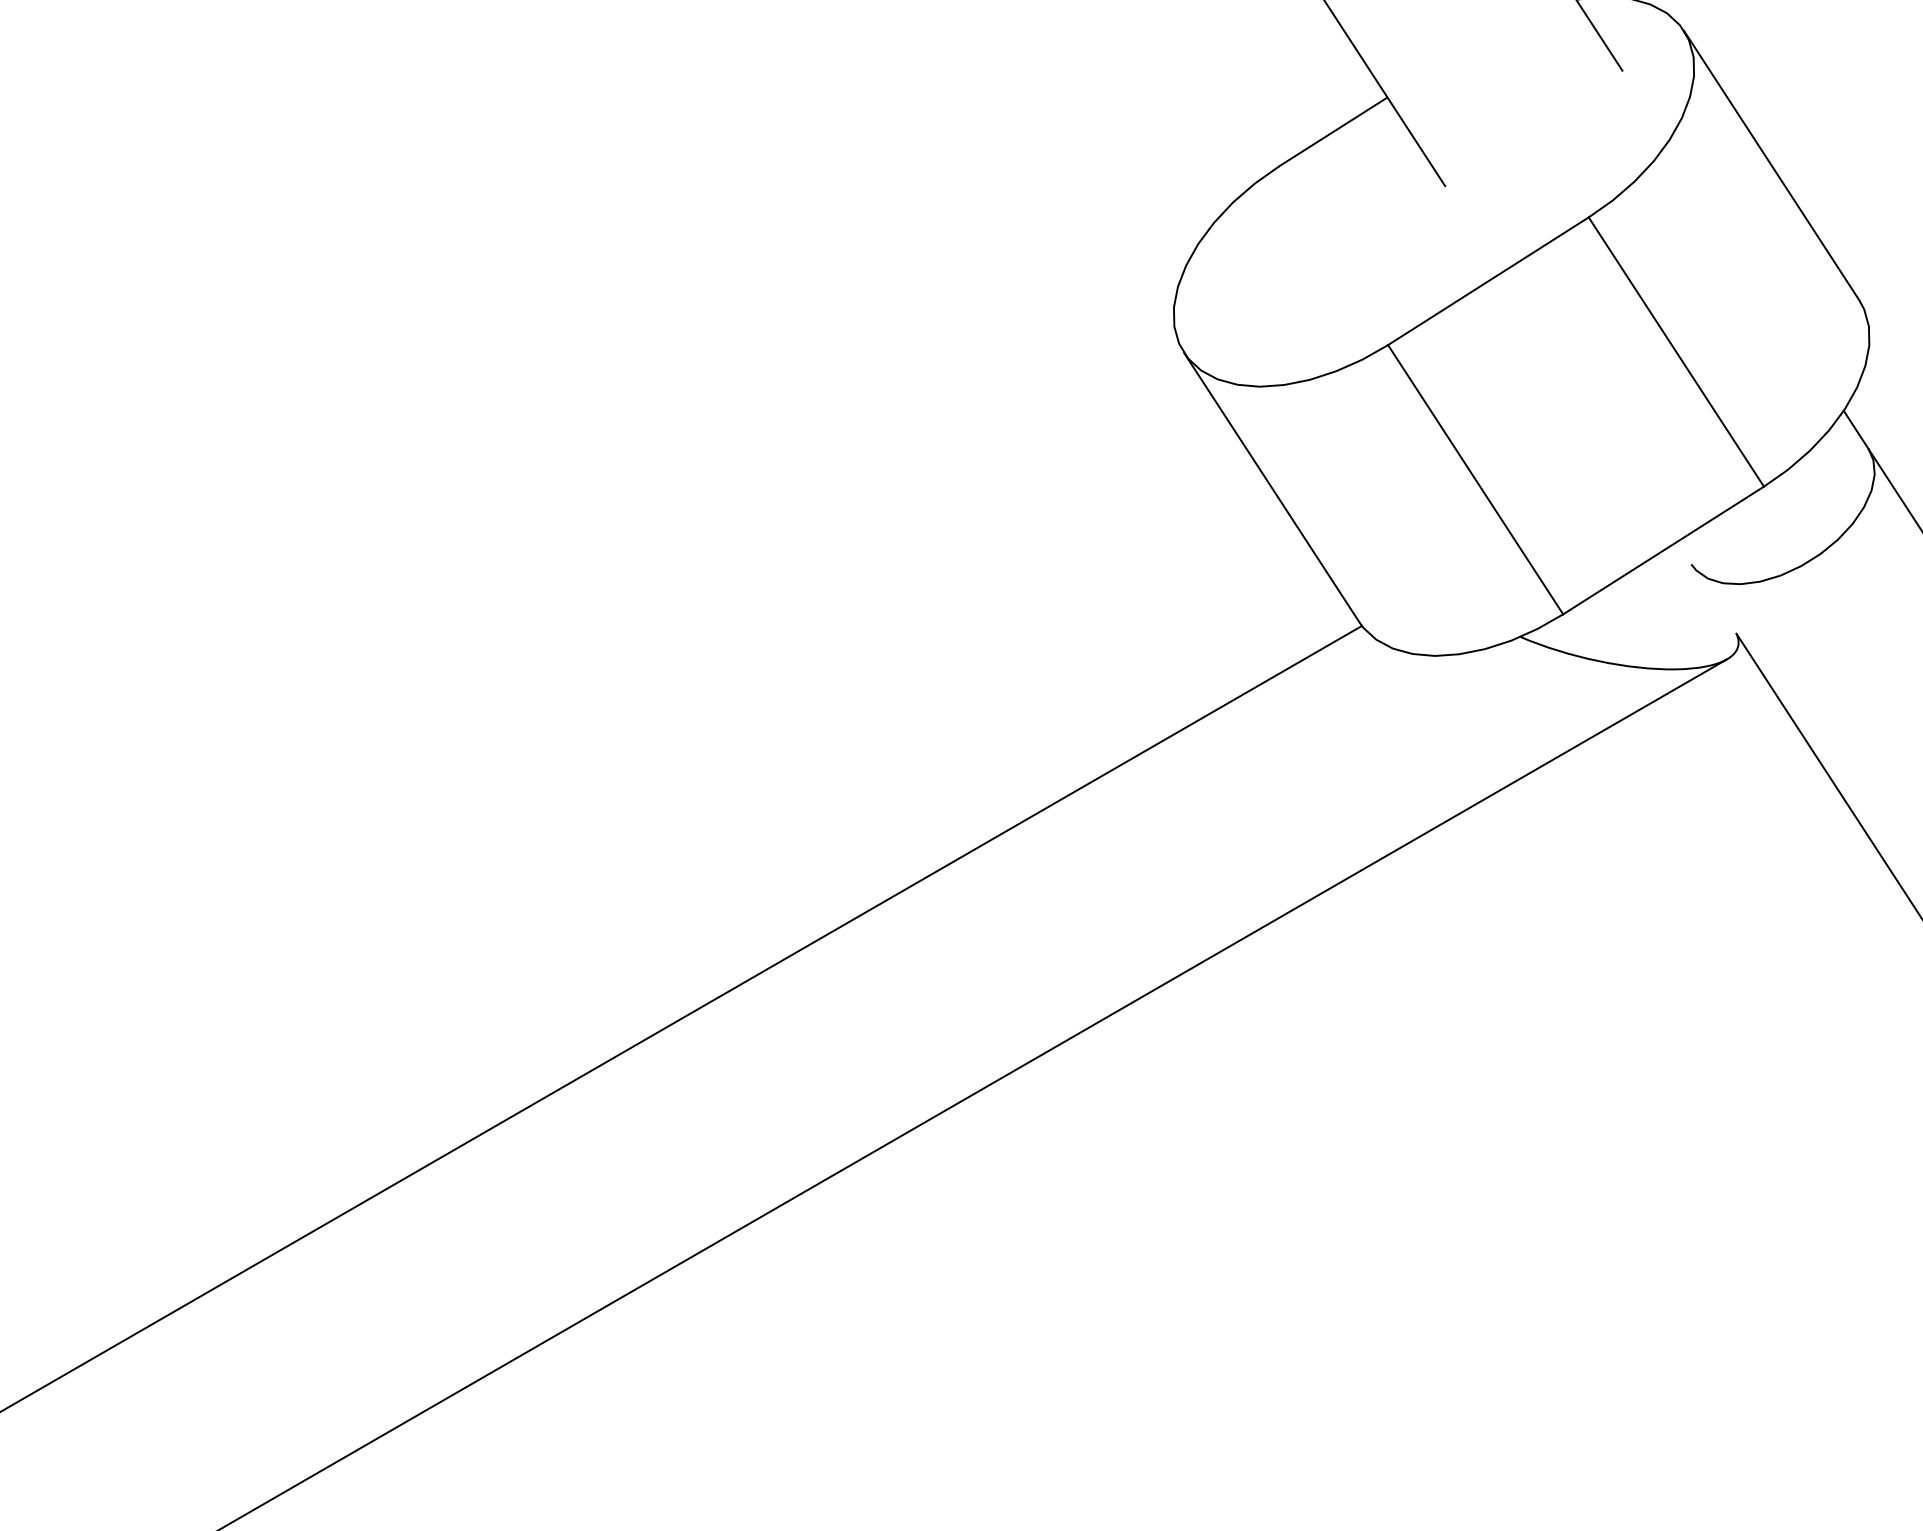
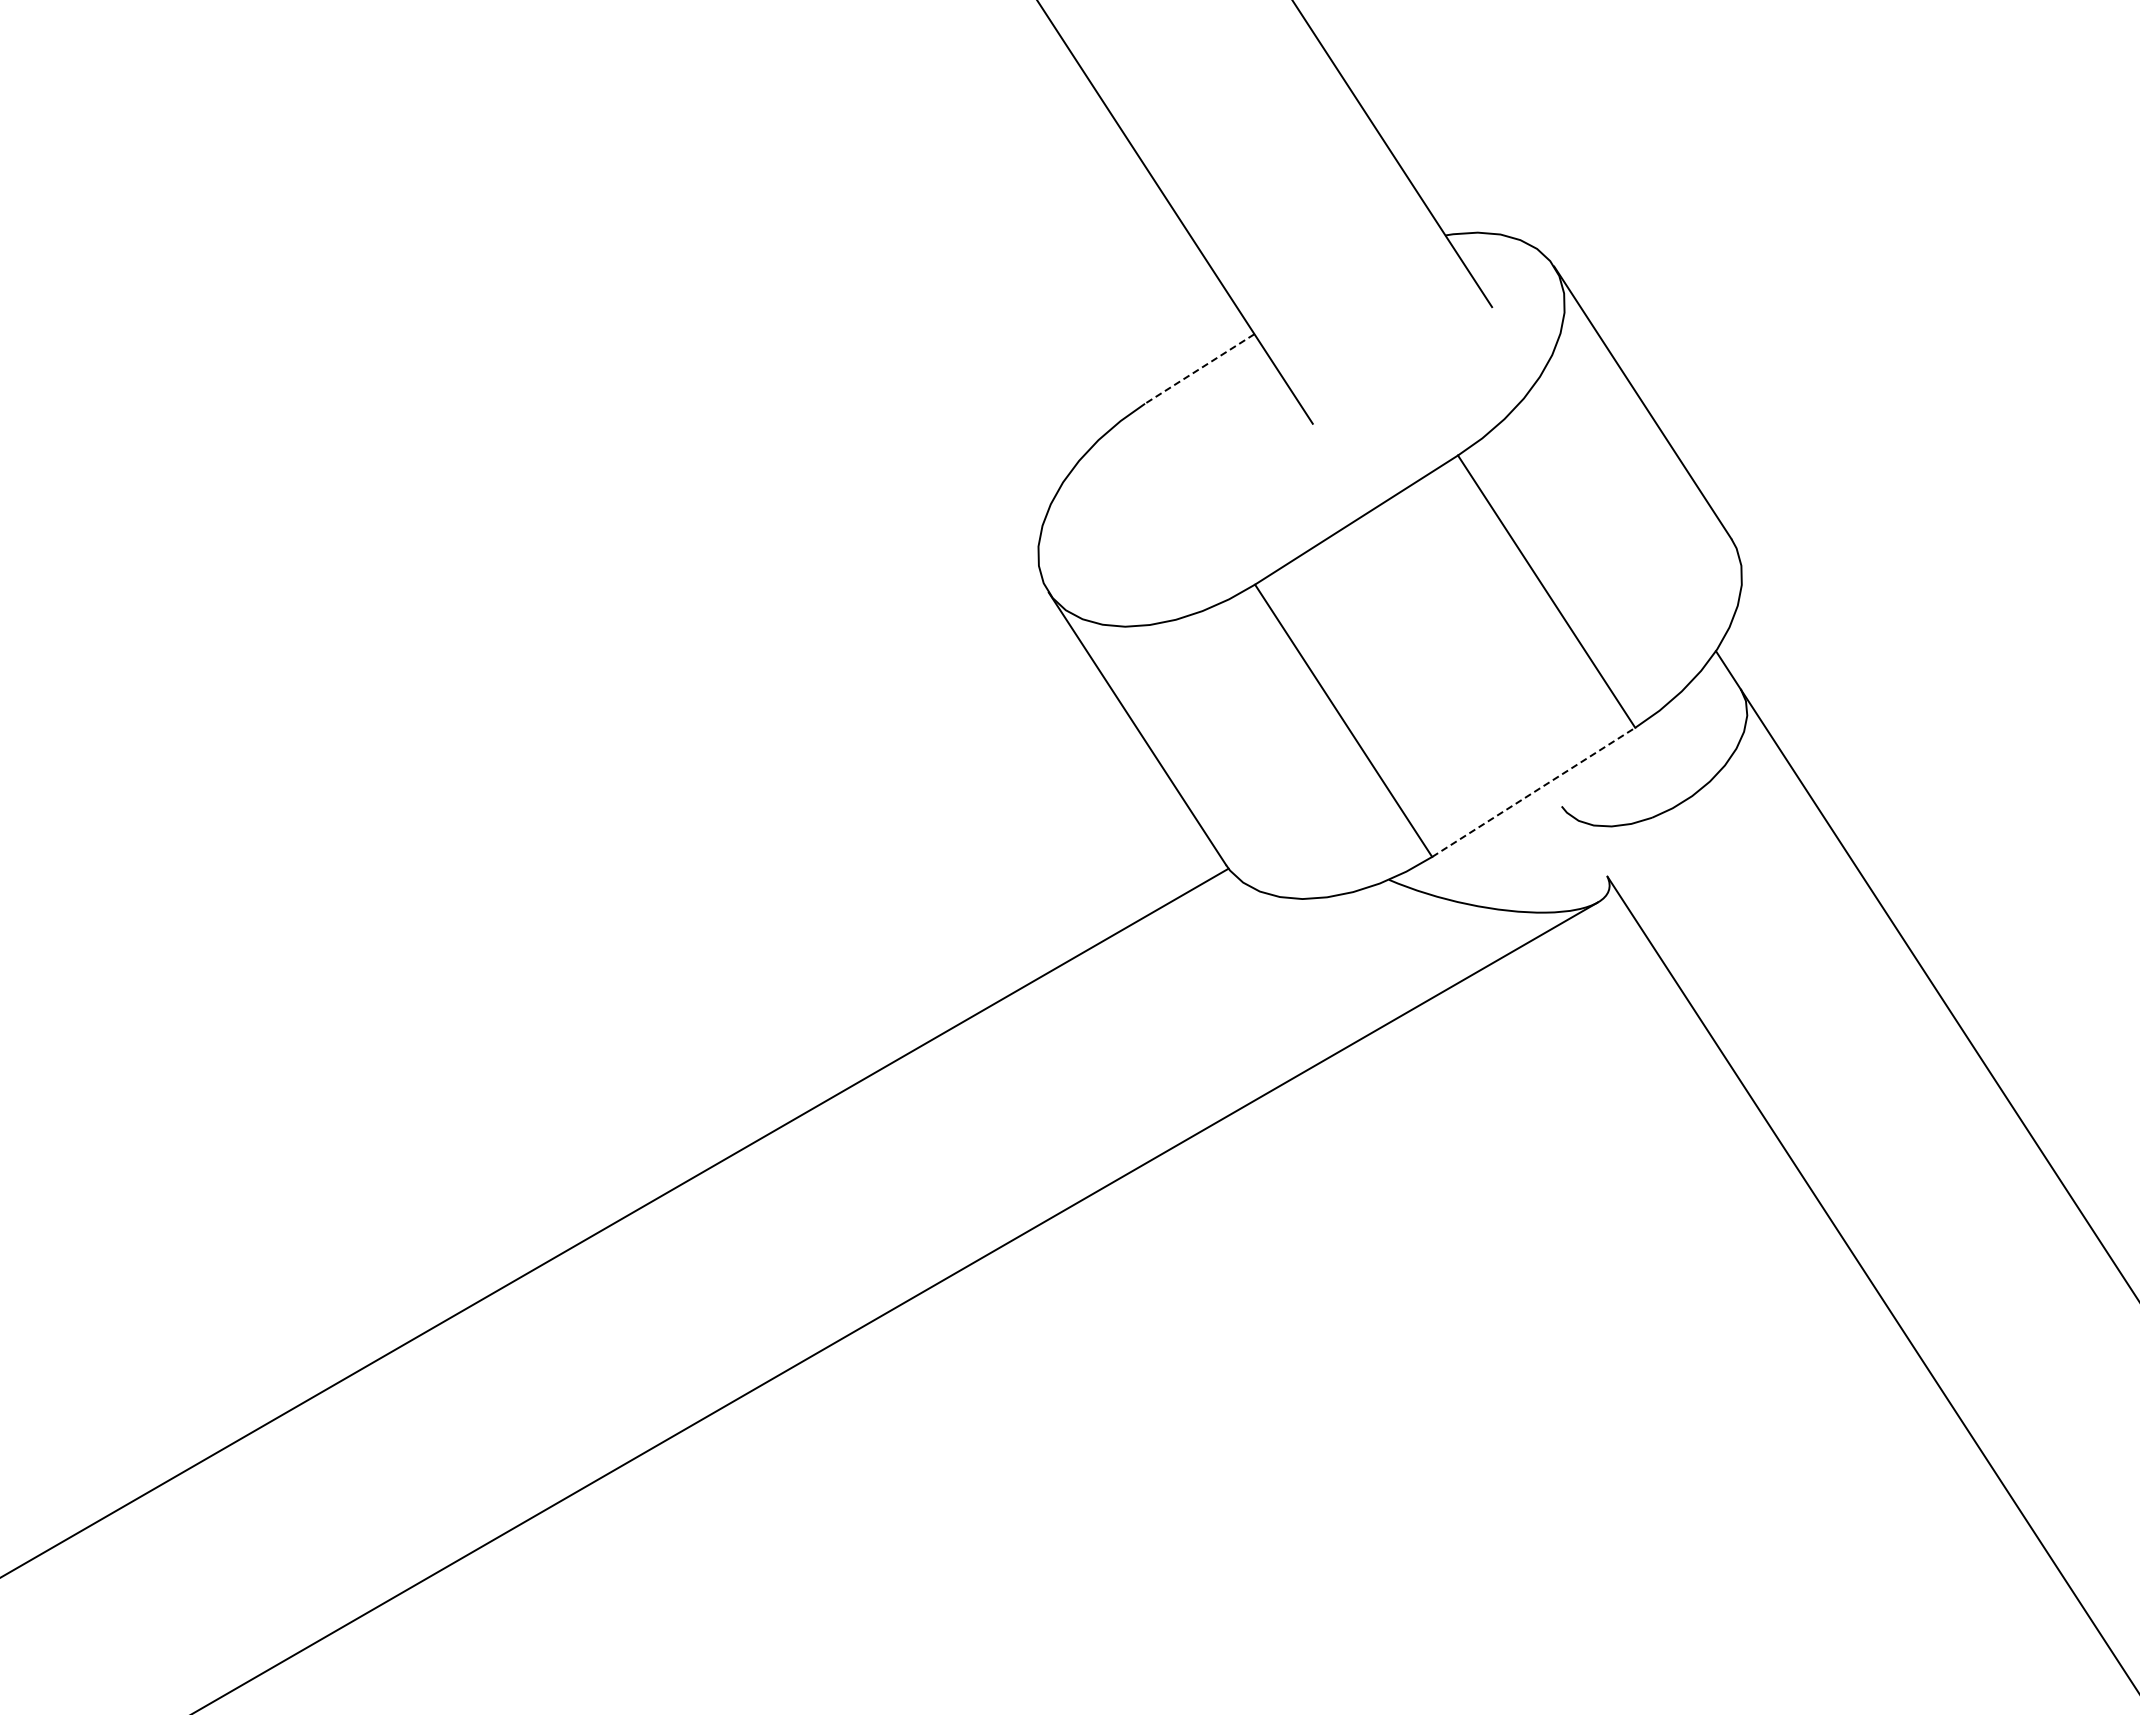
line: (1333, 132) -> (1199, 369), solid -> dashed
line: (1664, 550) -> (1534, 792), solid -> dashed

